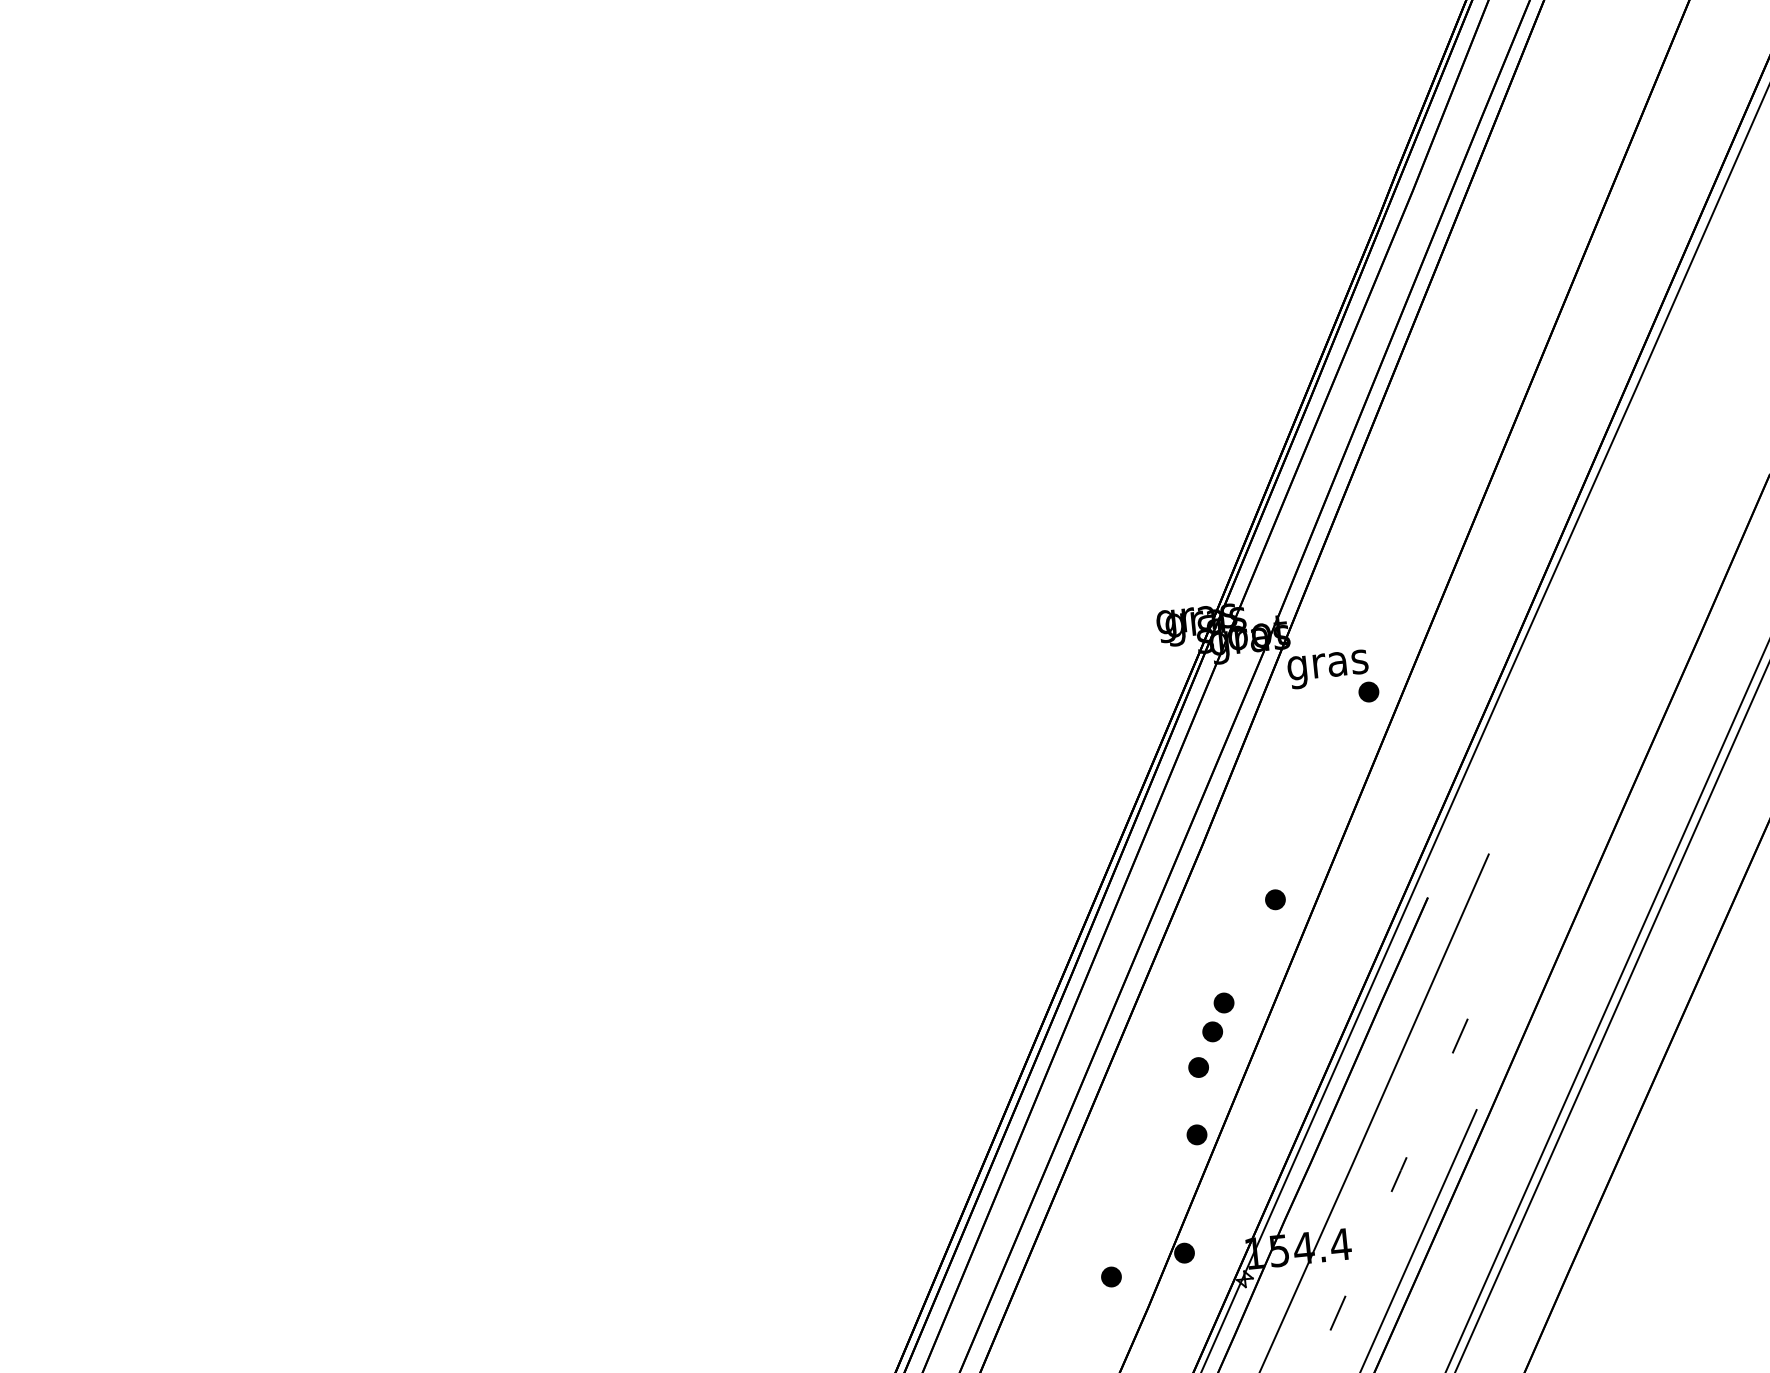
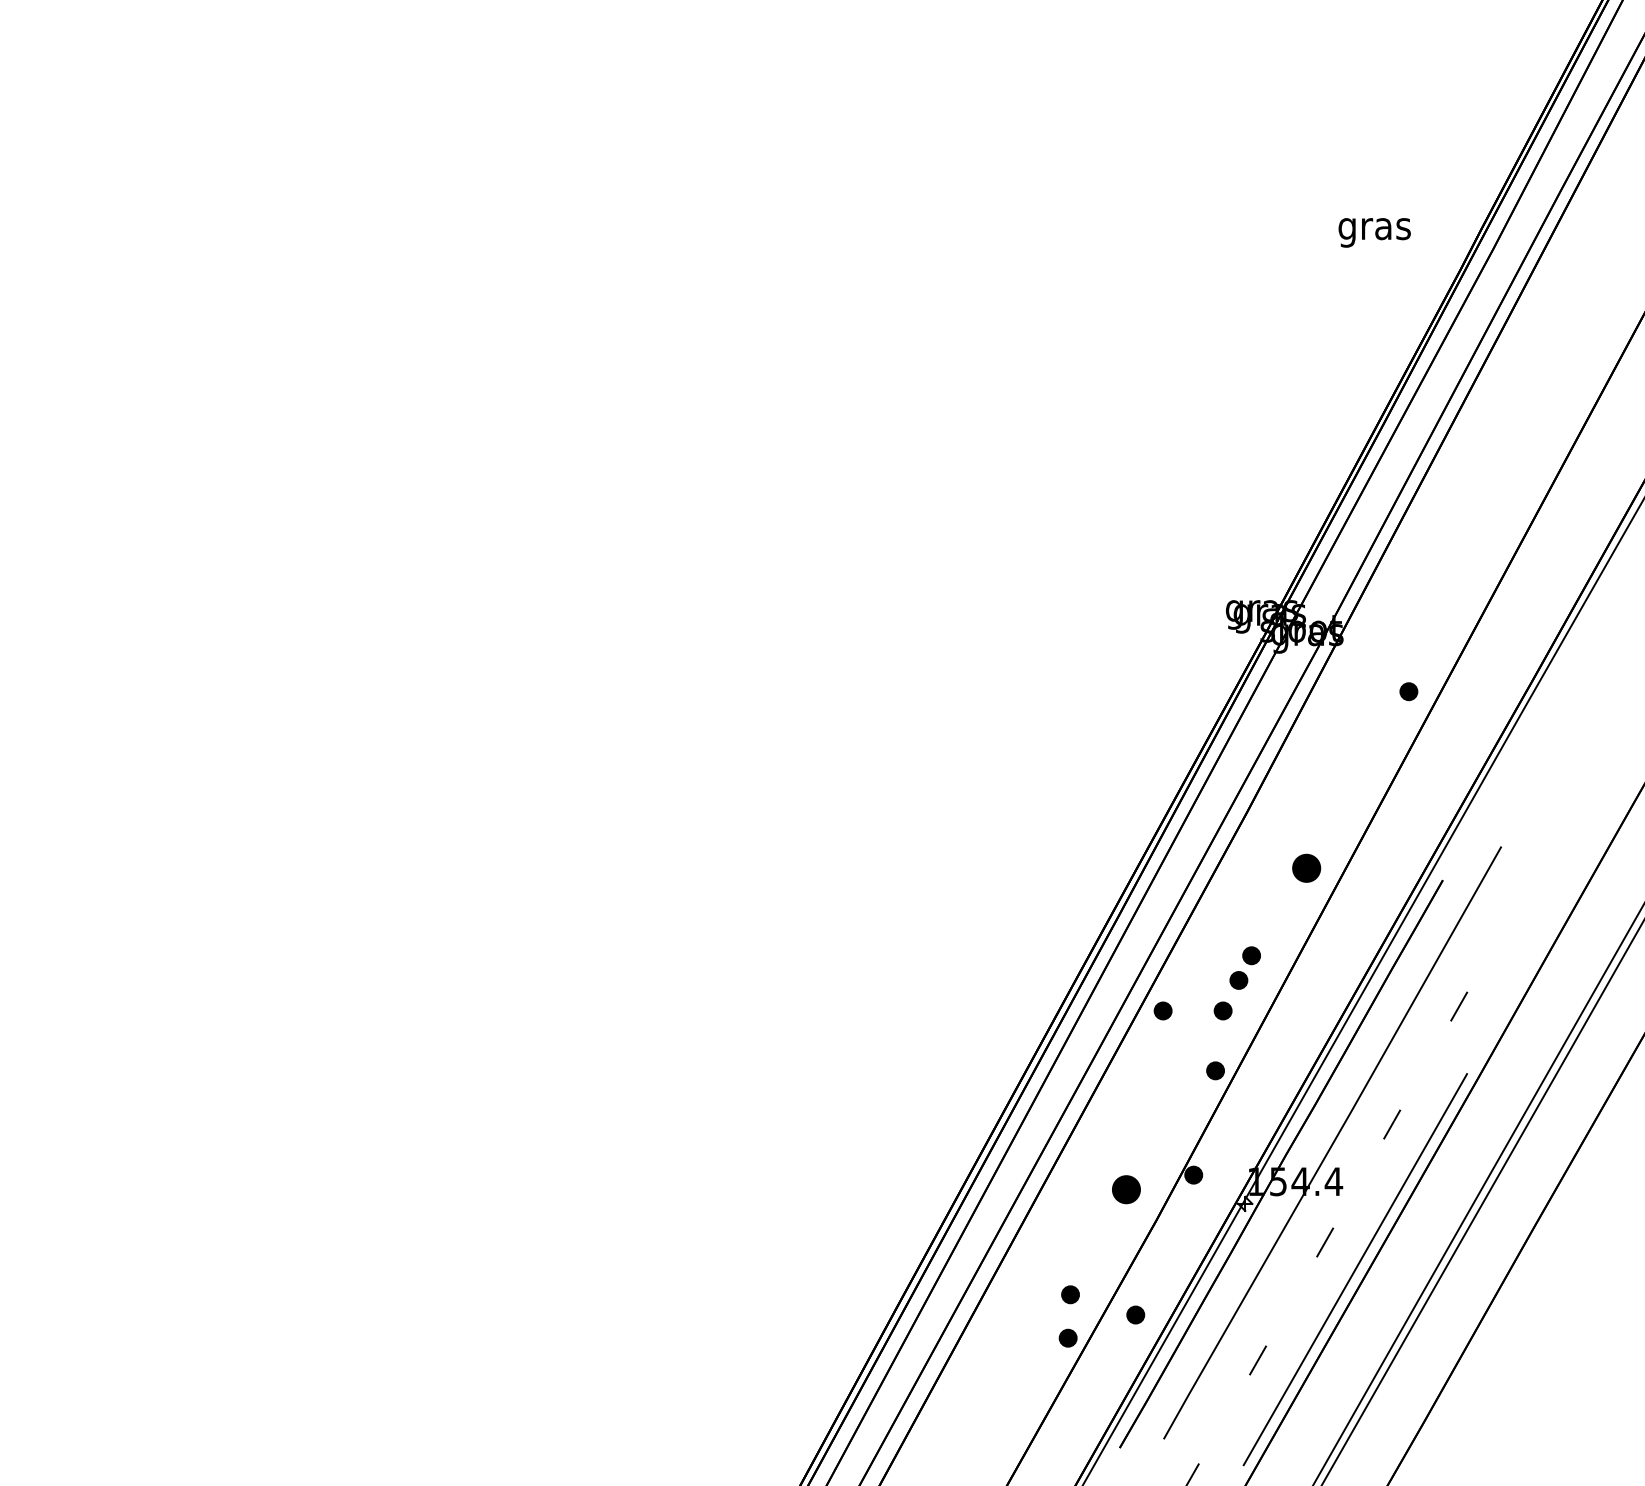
text: (1327, 669) -> (1374, 232), moved
part: (1275, 899) -> (1306, 868), size x1.6
part: (1131, 1073) -> (1162, 1010), added
part: (1111, 1276) -> (1126, 1189), size x1.6

